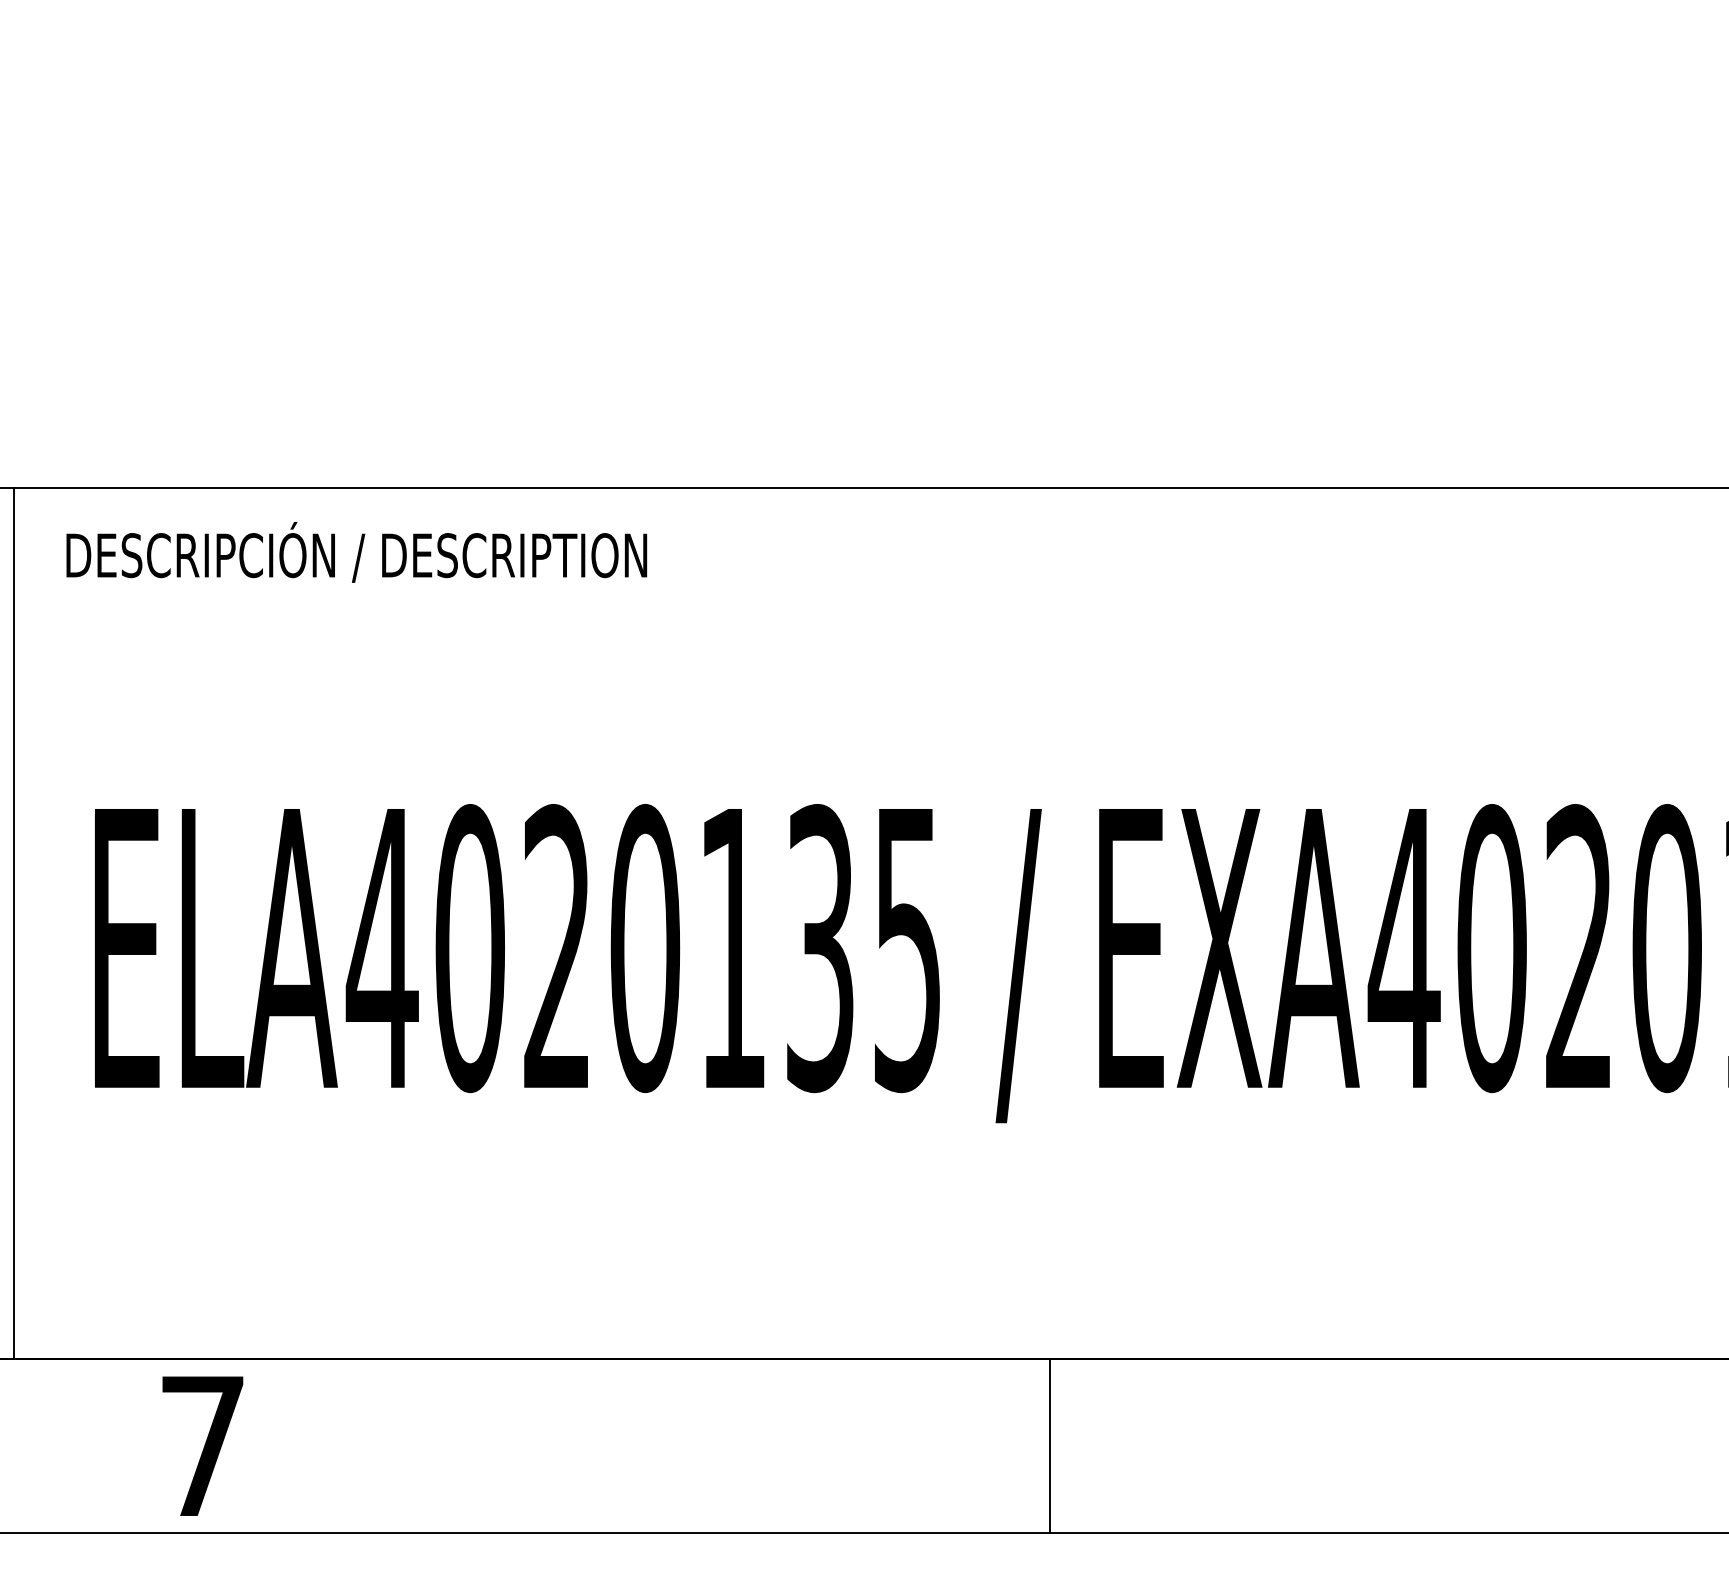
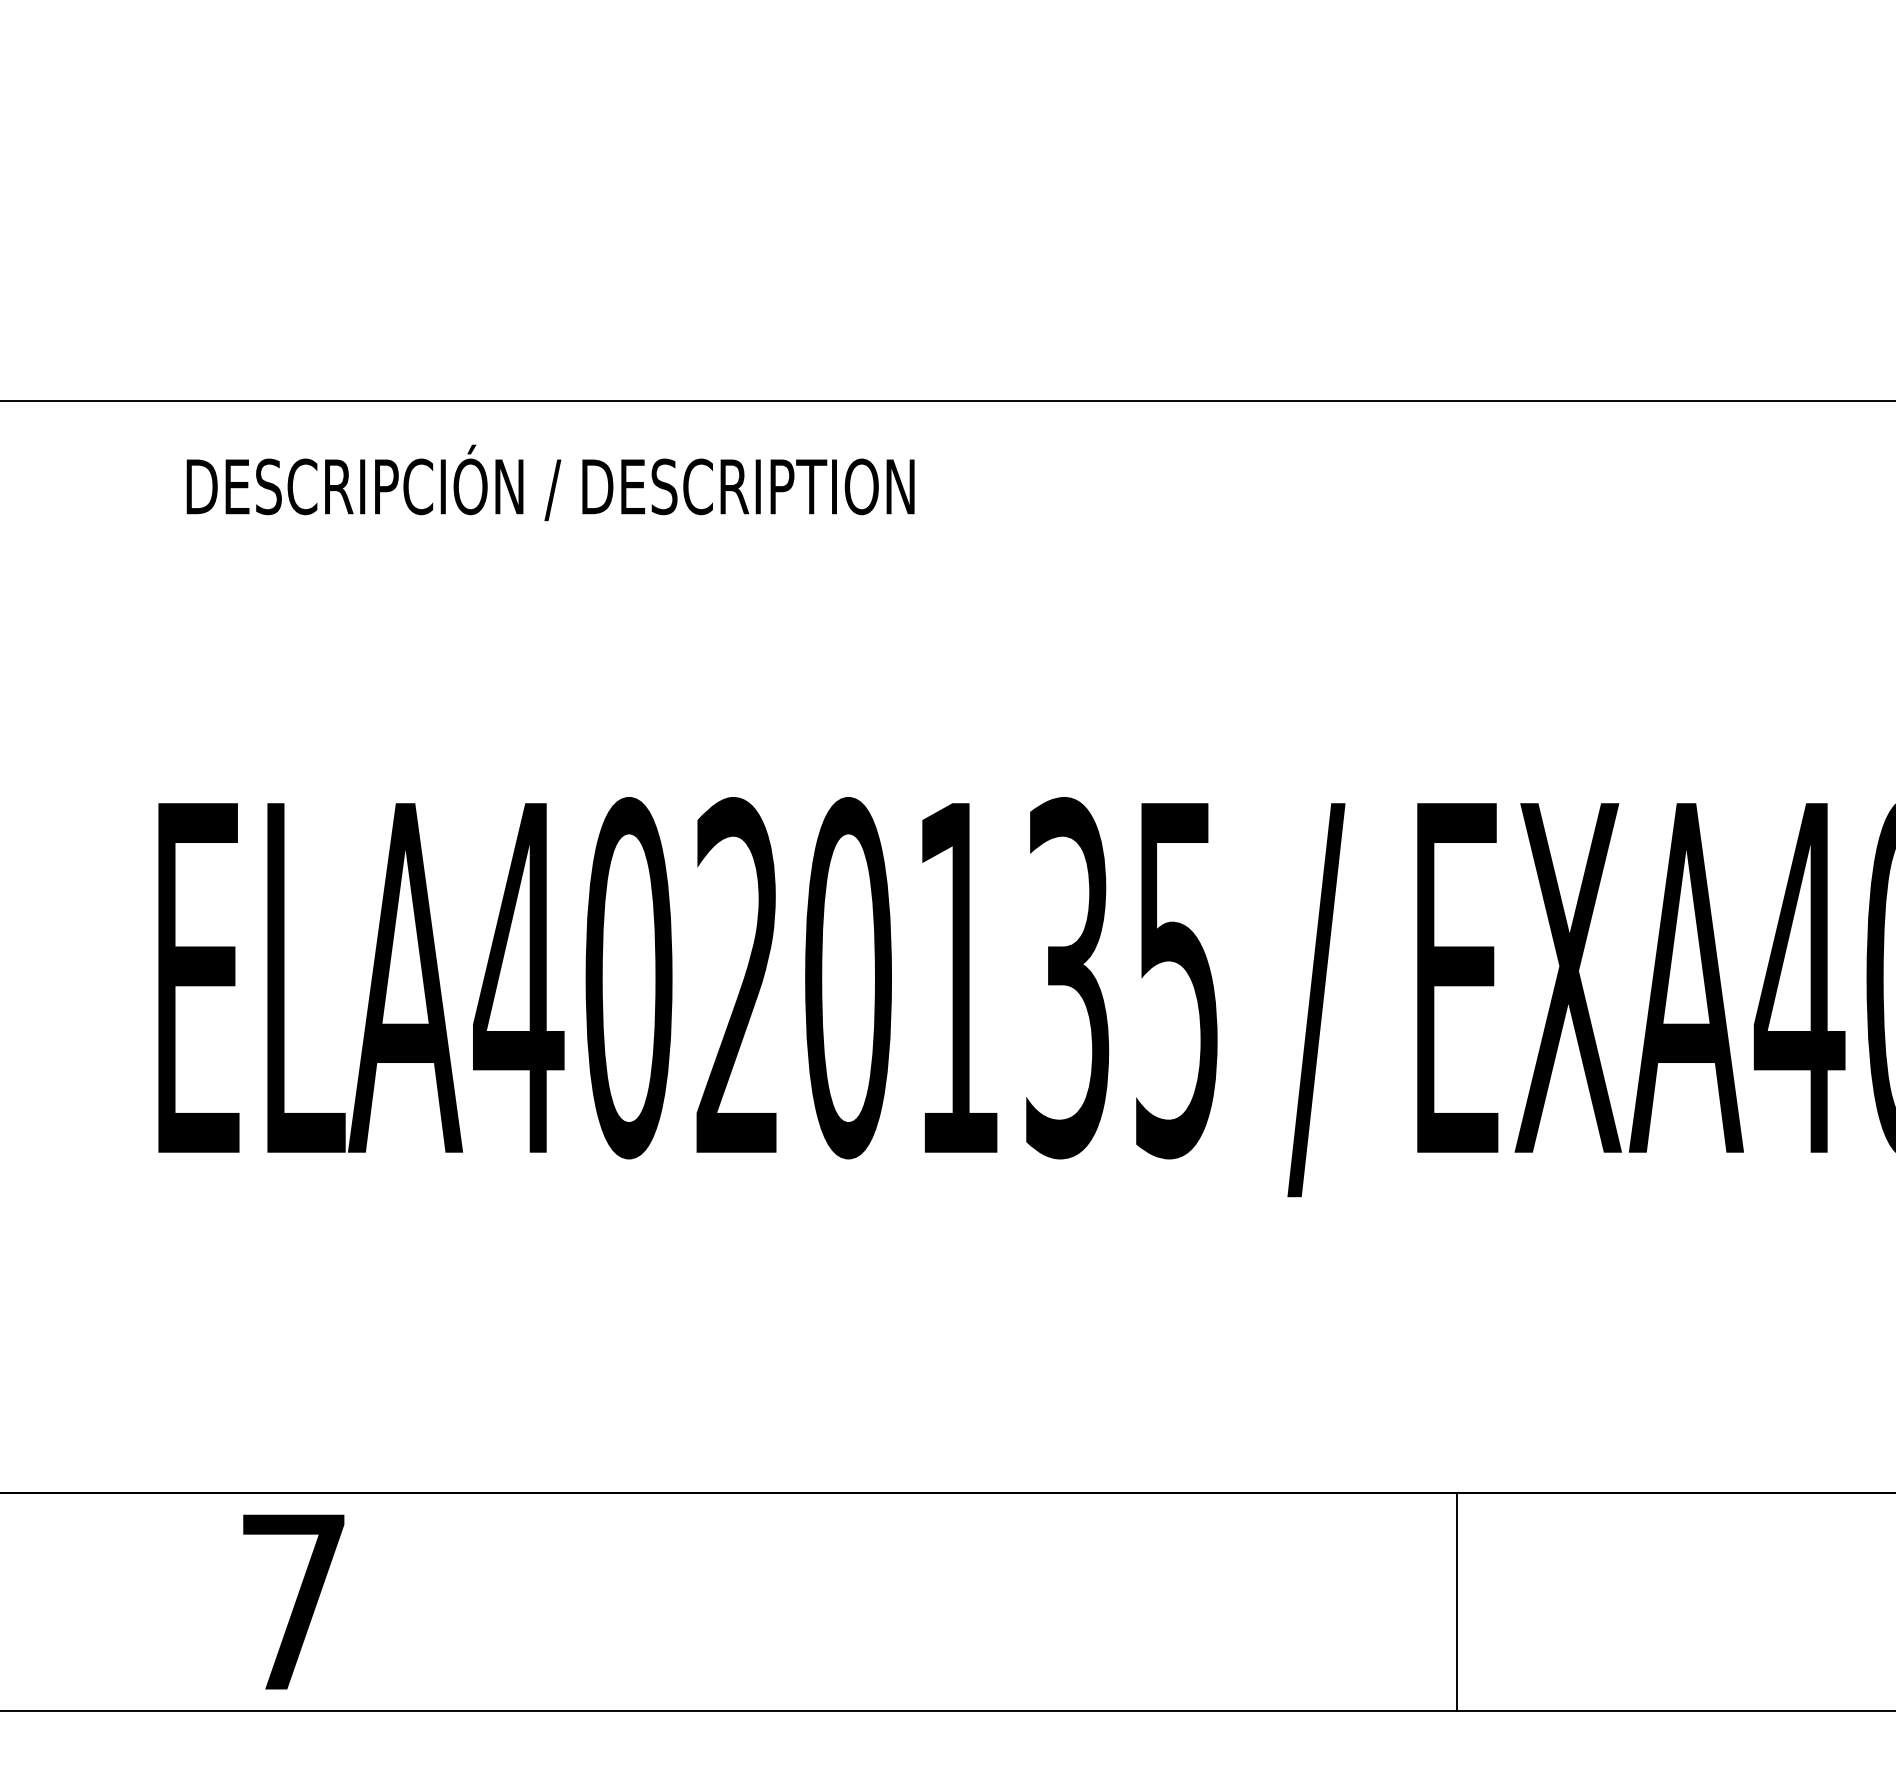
text: (356, 552) -> (550, 483), moved
line: (14, 923) -> (57, 946), removed
line: (1050, 1446) -> (1456, 1602), moved

